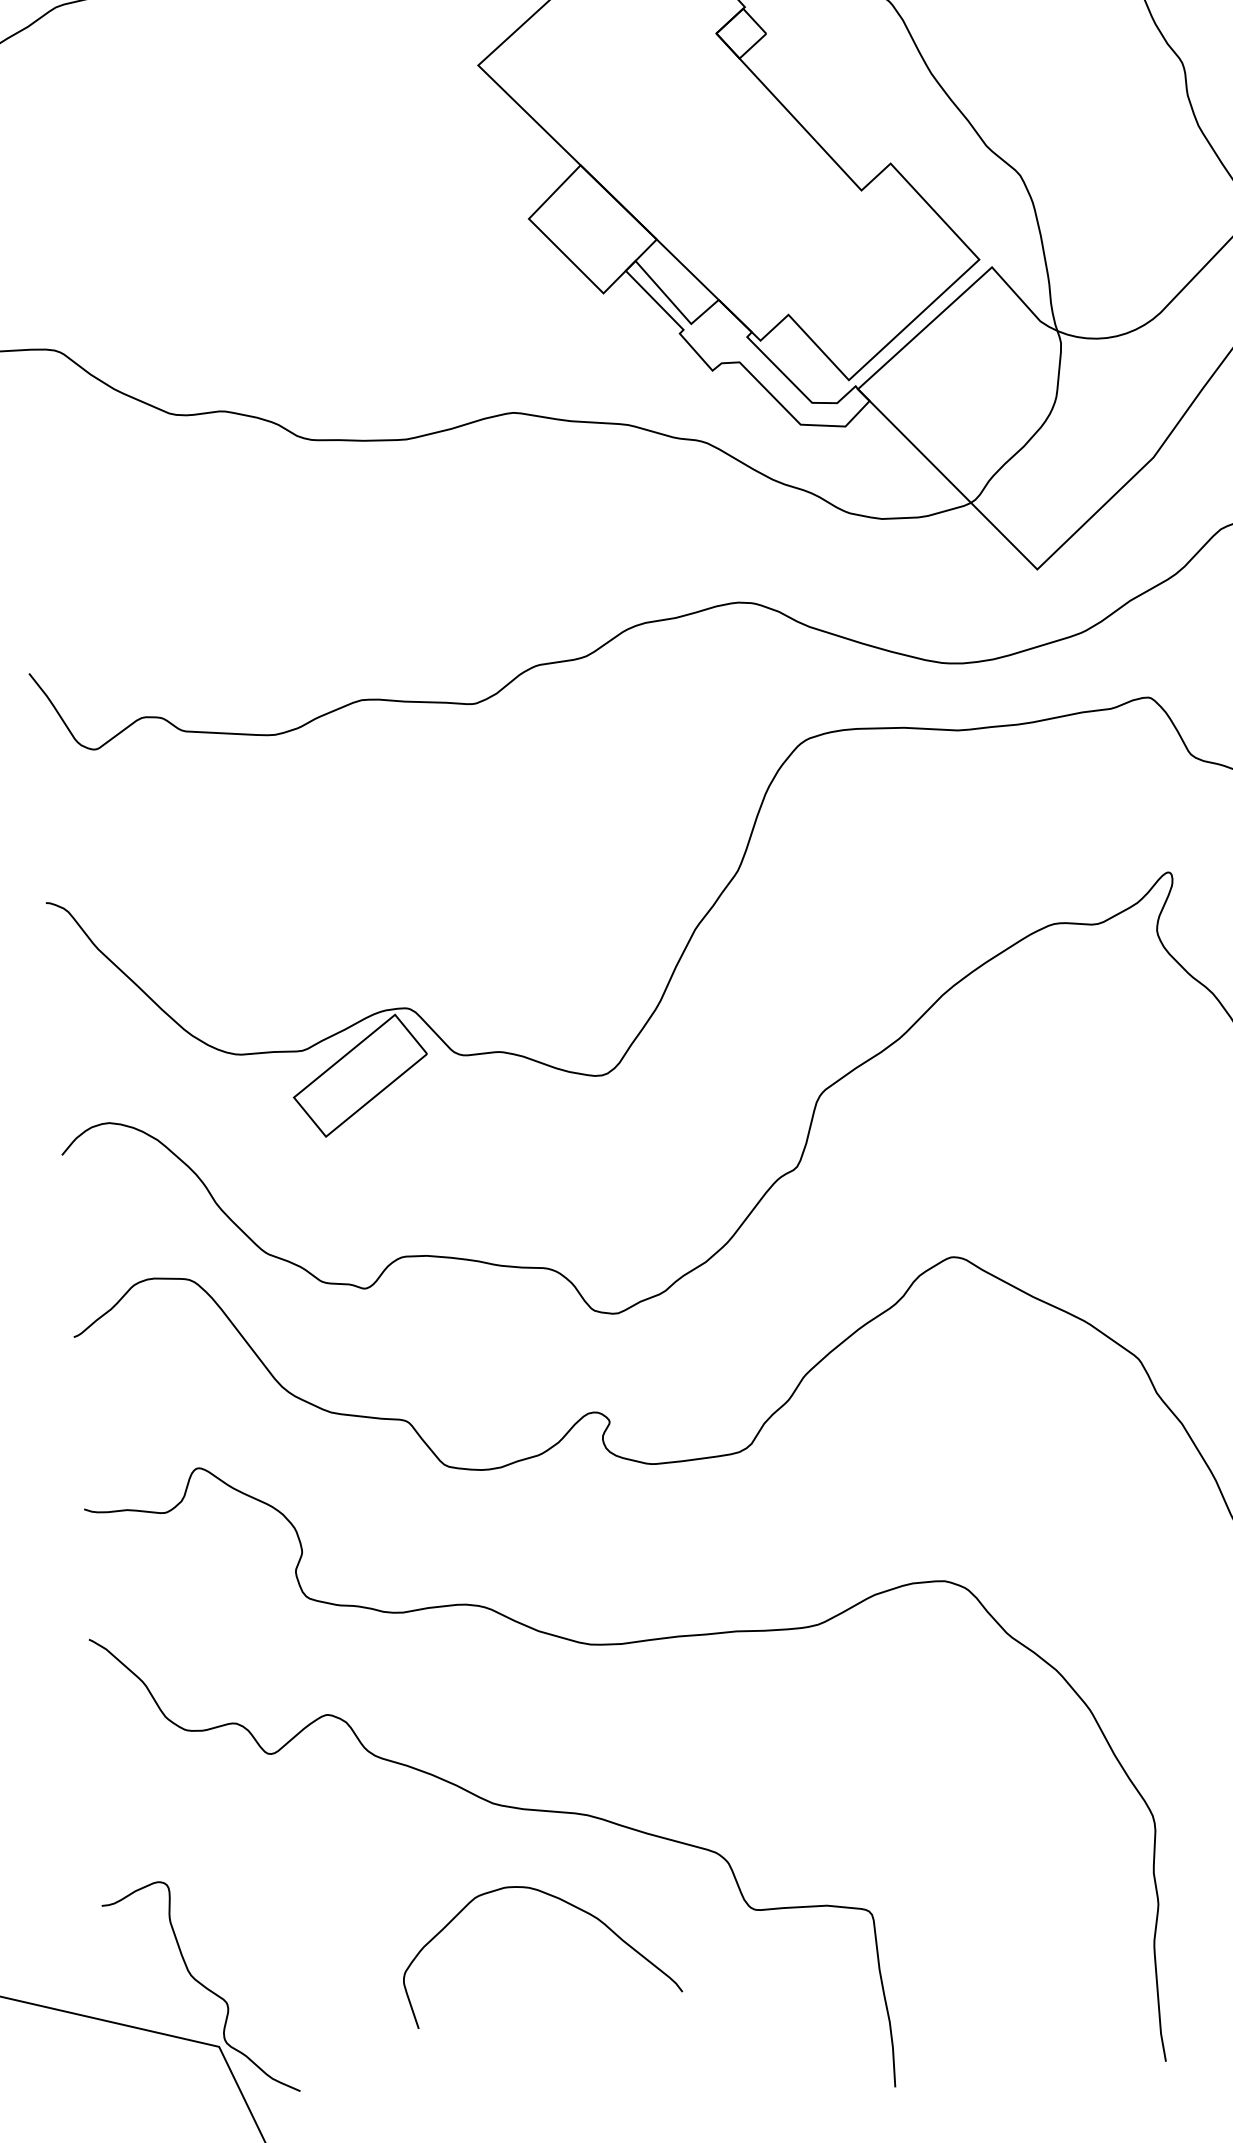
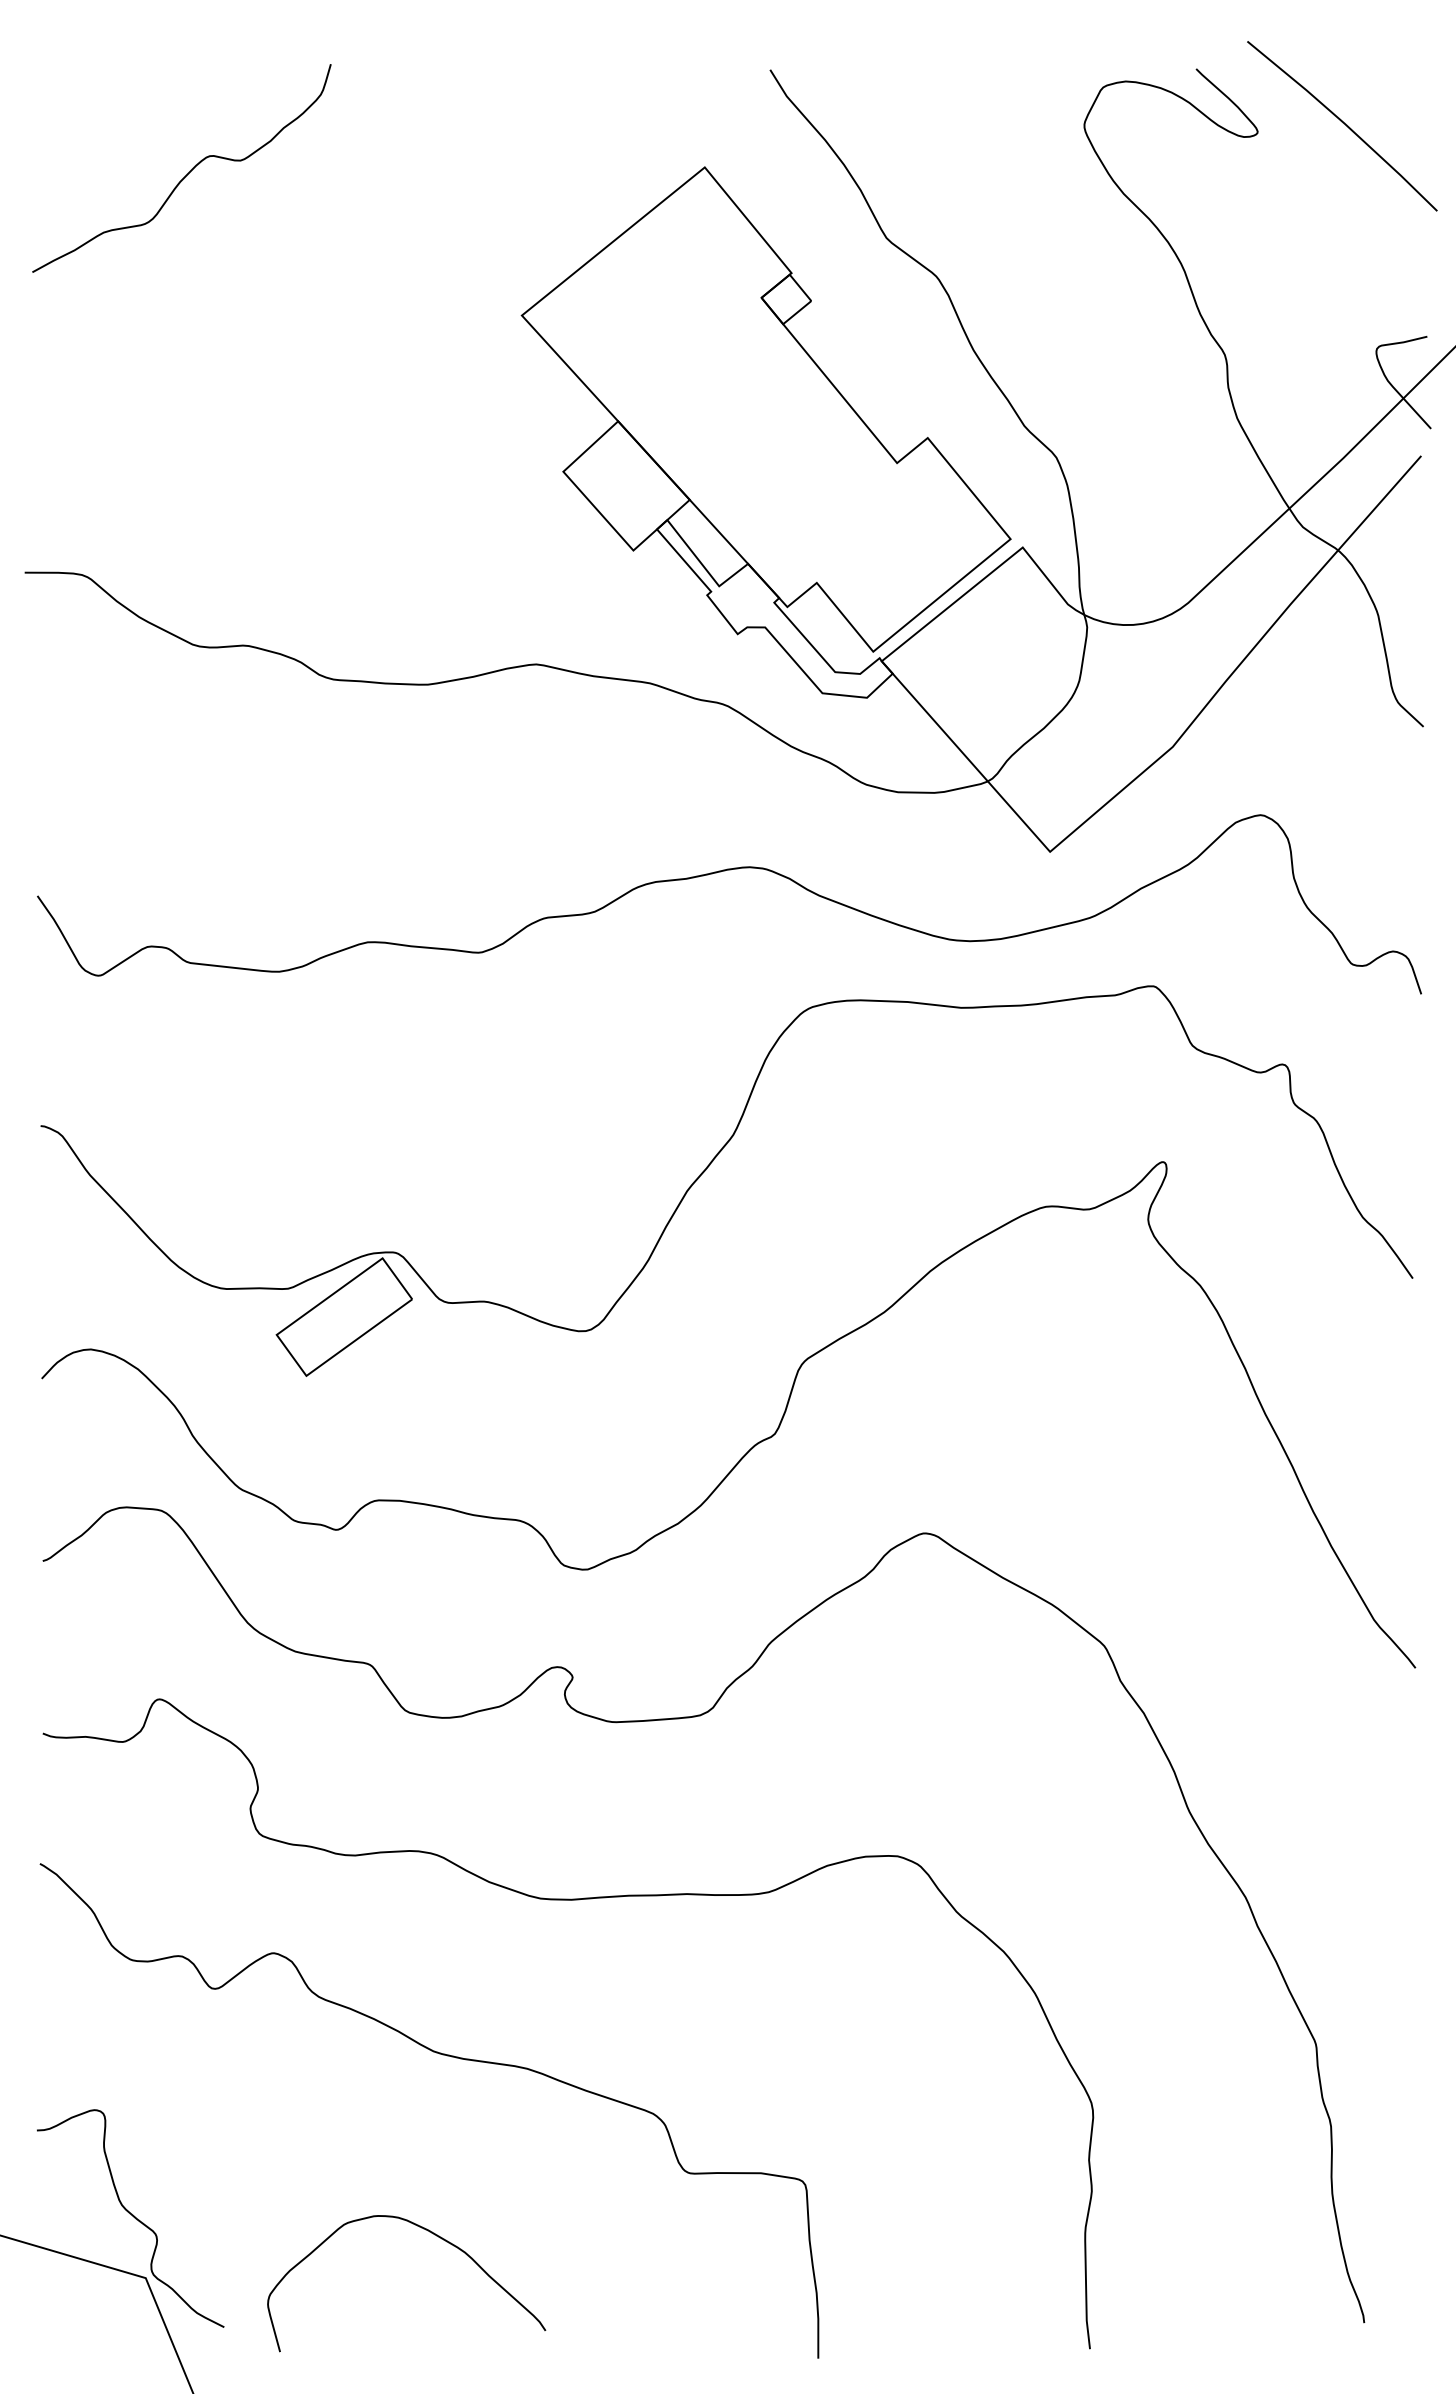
curve: (566, 1903) -> (434, 2235), moved

